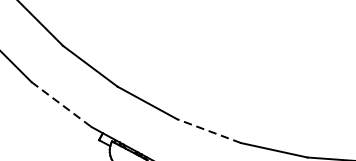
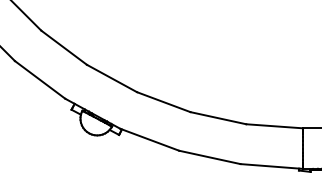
line: (62, 105) -> (40, 80), dashed -> solid
line: (208, 131) -> (163, 102), dashed -> solid

